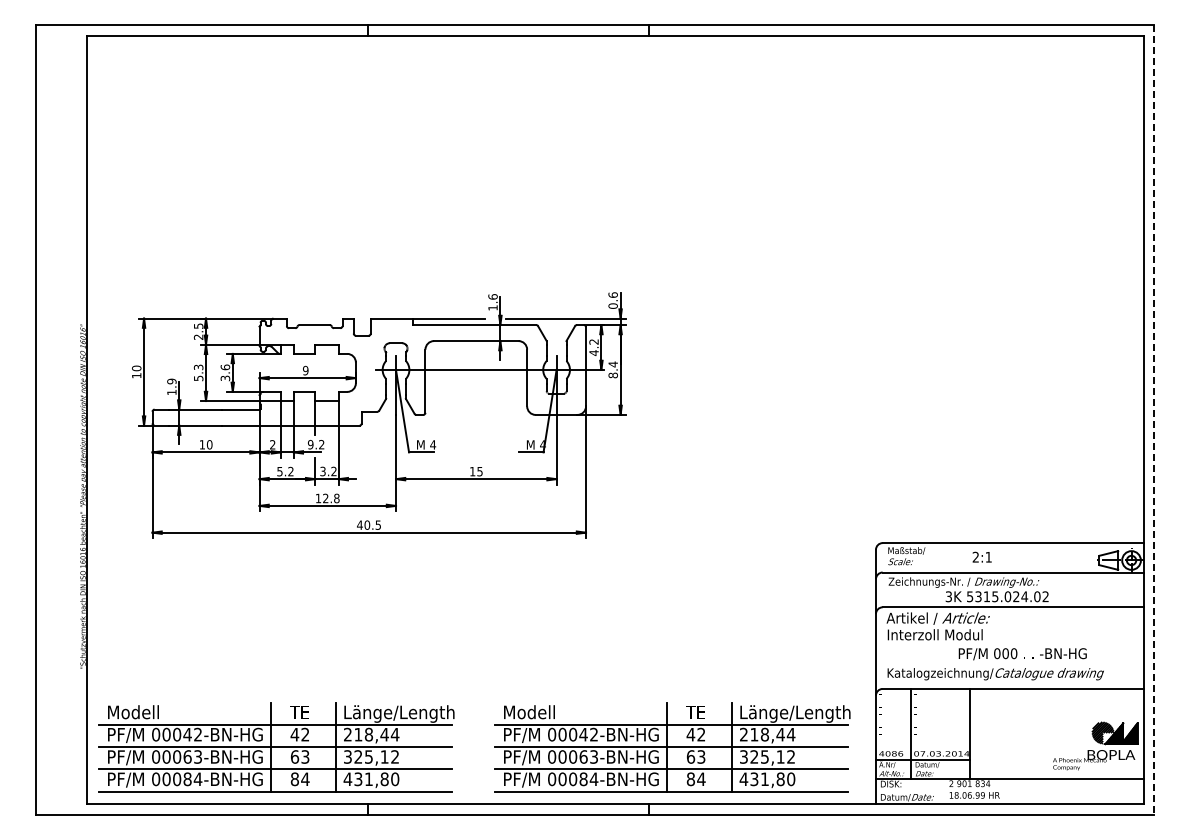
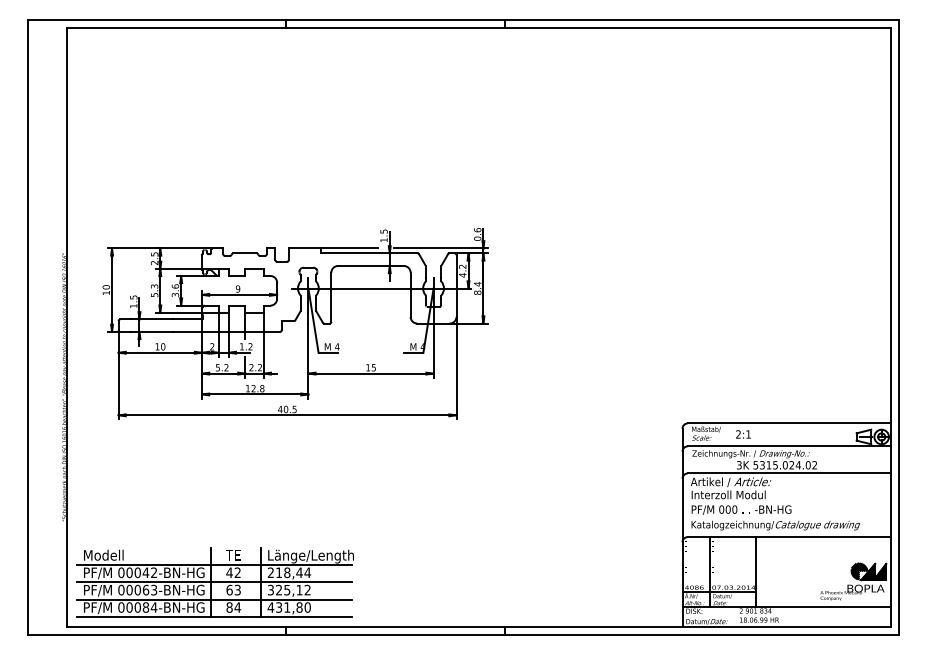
text: (492, 296) -> (383, 231), 1.6 -> 1.5
text: (171, 381) -> (133, 297), 1.9 -> 1.5
line: (1154, 420) -> (899, 327), dashed -> solid
text: (310, 444) -> (241, 346), 9.2 -> 1.2
text: (322, 471) -> (251, 367), 3.2 -> 2.2
text: (981, 556) -> (742, 433), moved
text: (1022, 654) -> (741, 510), moved
part: (672, 747) -> (523, 582), removed

